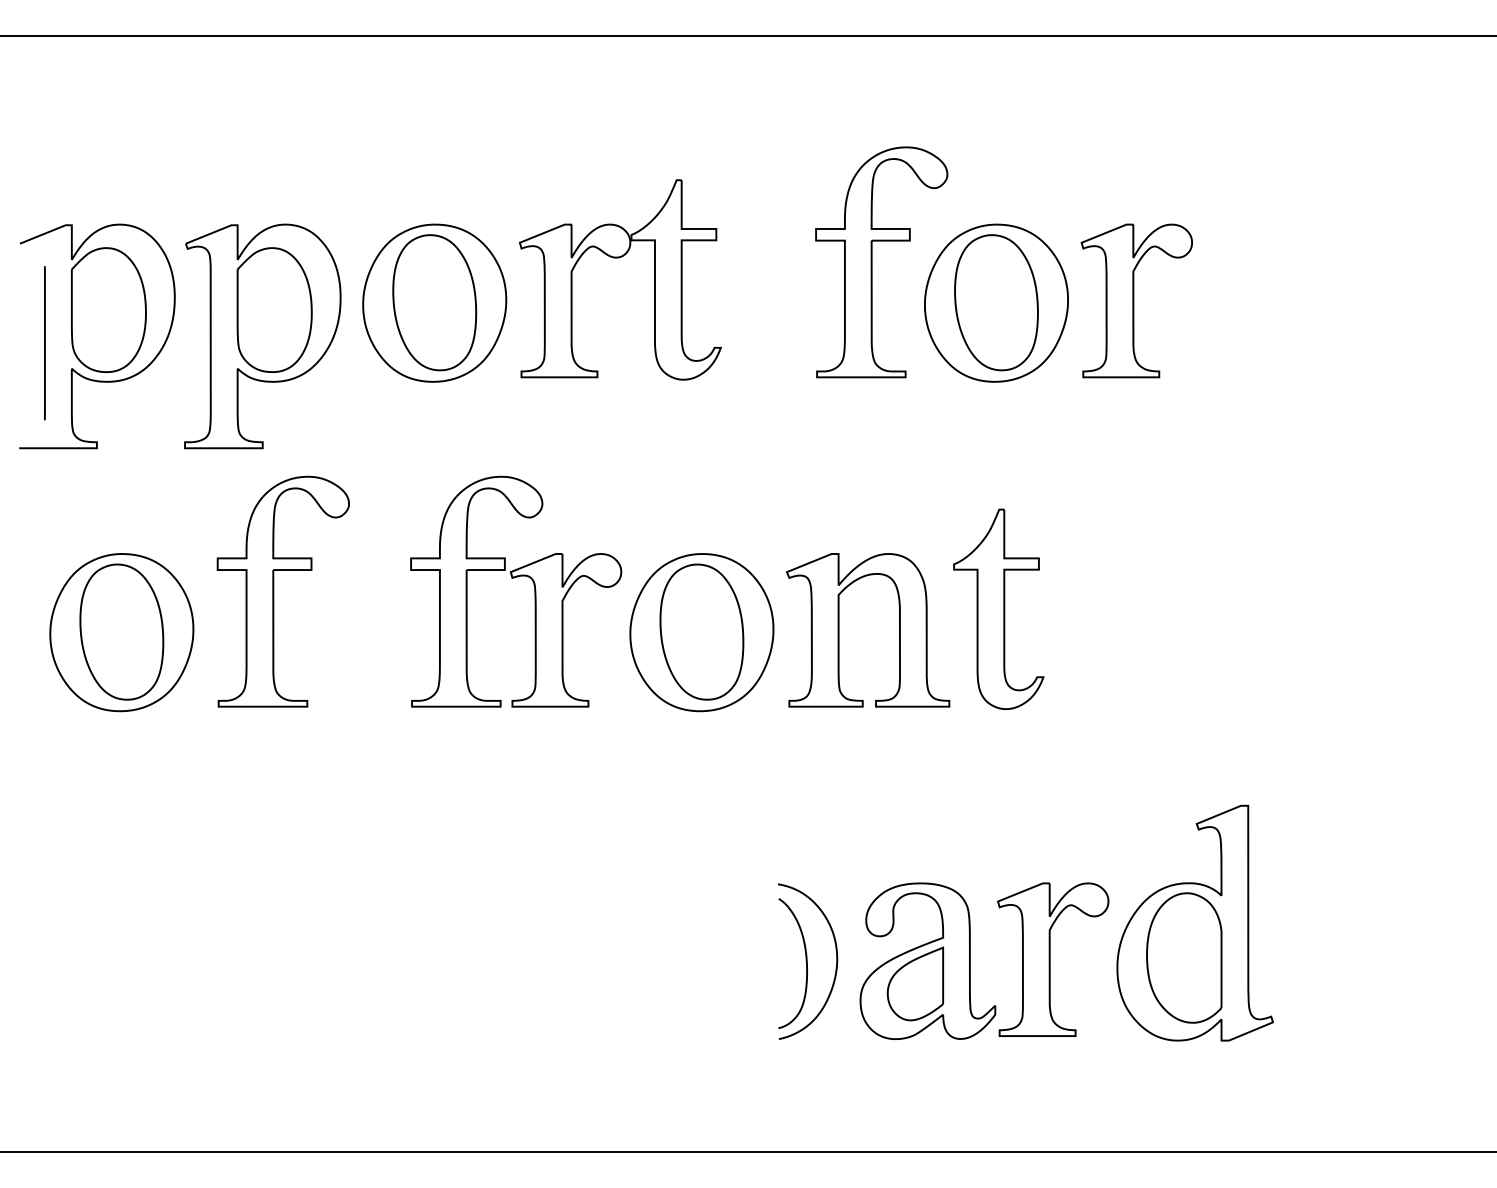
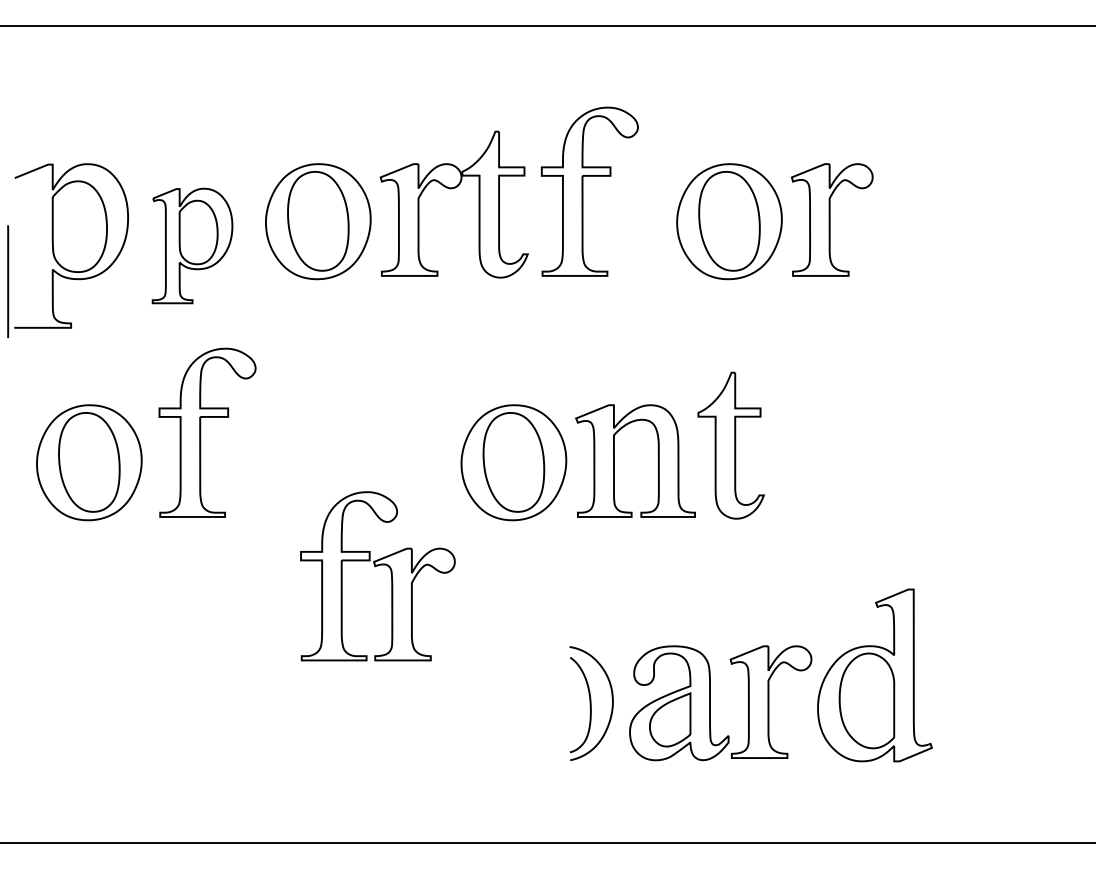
part: (872, 262) -> (583, 191), moved
part: (262, 336) -> (192, 246), size x0.7
line: (44, 343) -> (7, 281), moved
part: (514, 578) -> (376, 566), moved

